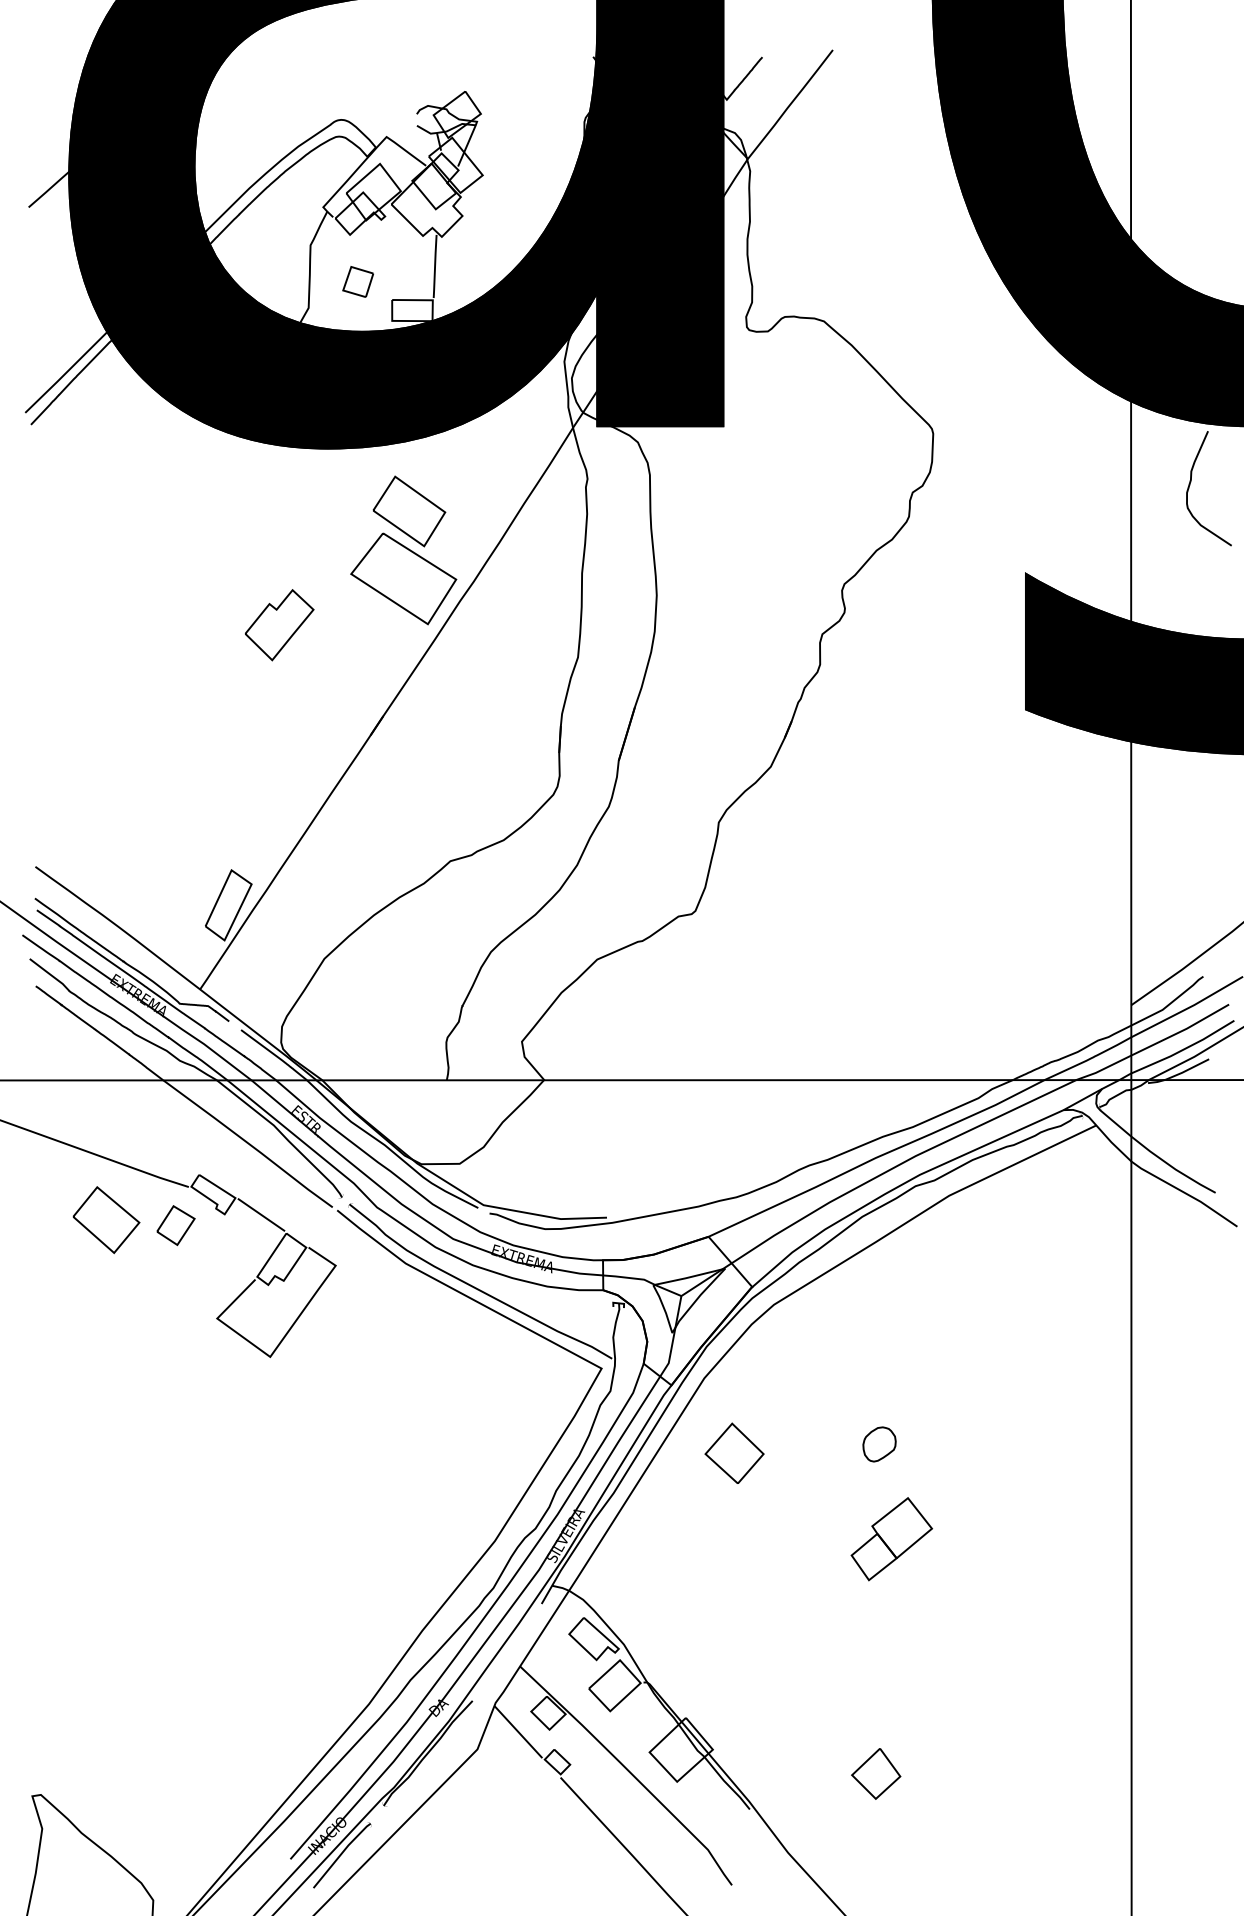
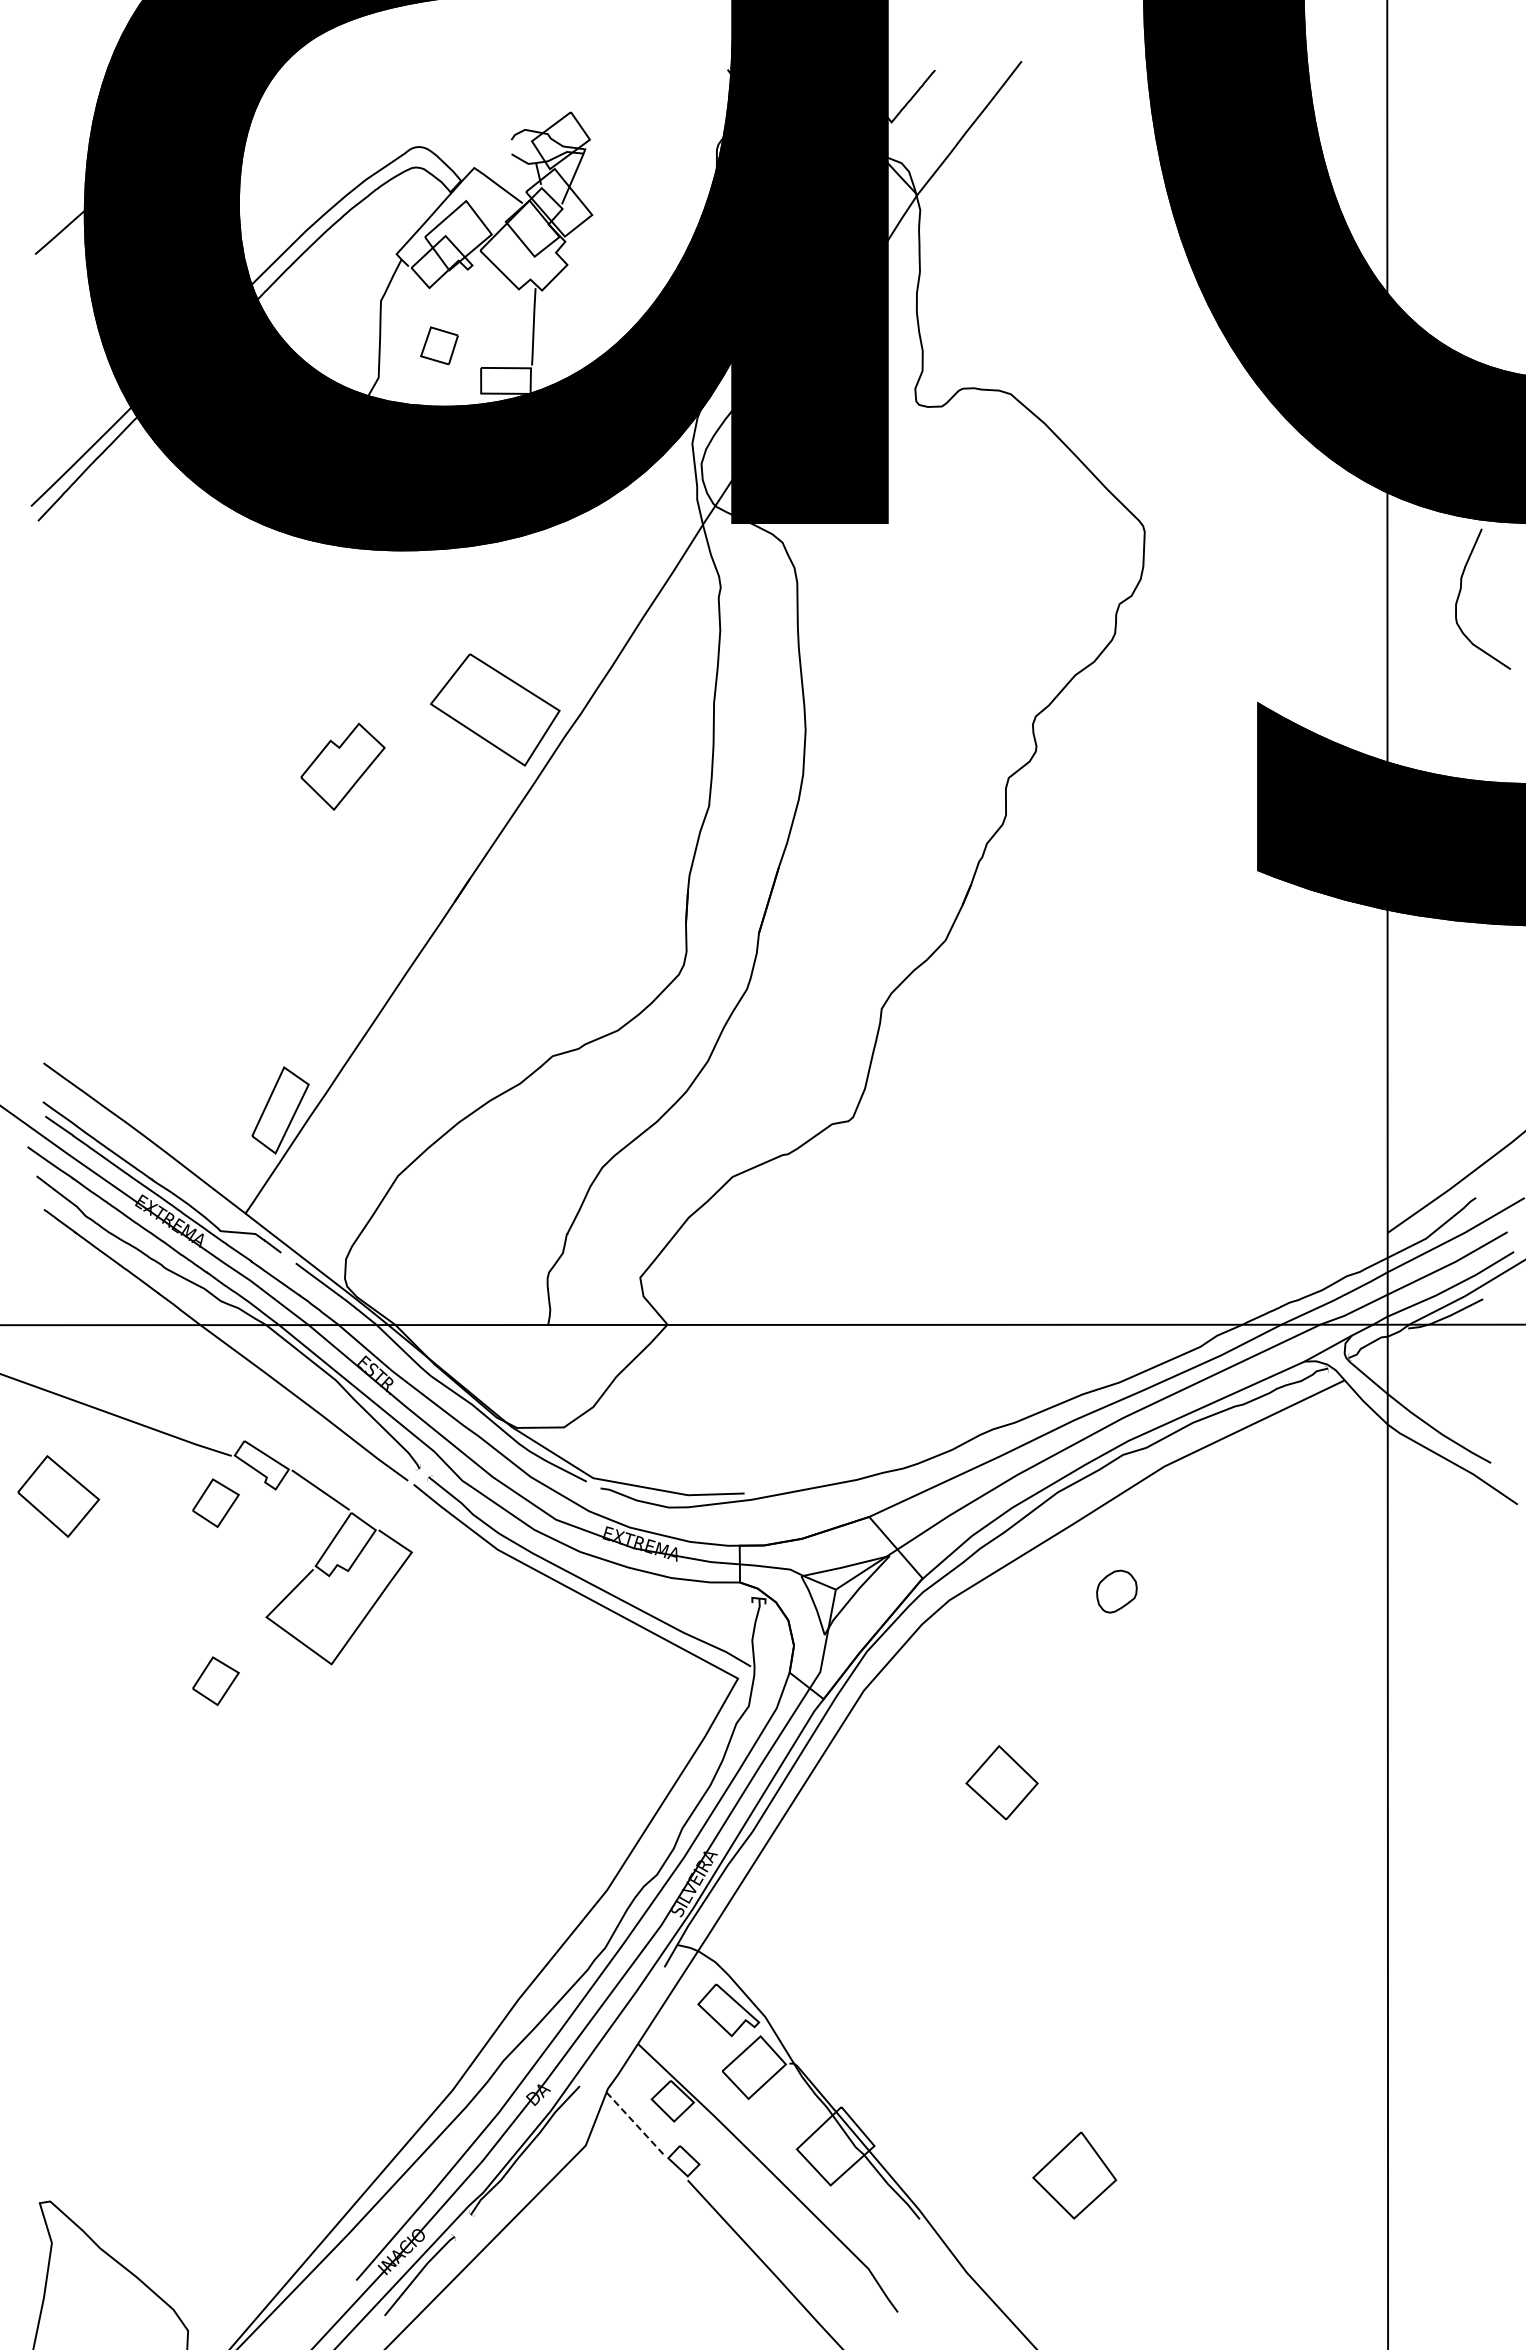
part: (409, 511) -> (502, 627), removed
part: (106, 1220) -> (58, 1496), moved
part: (175, 1370) -> (215, 1680), added
part: (879, 1444) -> (1116, 1591), moved
part: (734, 1453) -> (1001, 1782), moved
part: (891, 1538) -> (1093, 1887), removed
line: (518, 1732) -> (636, 2124), solid -> dashed
part: (875, 1773) -> (1074, 2175), size x1.4

